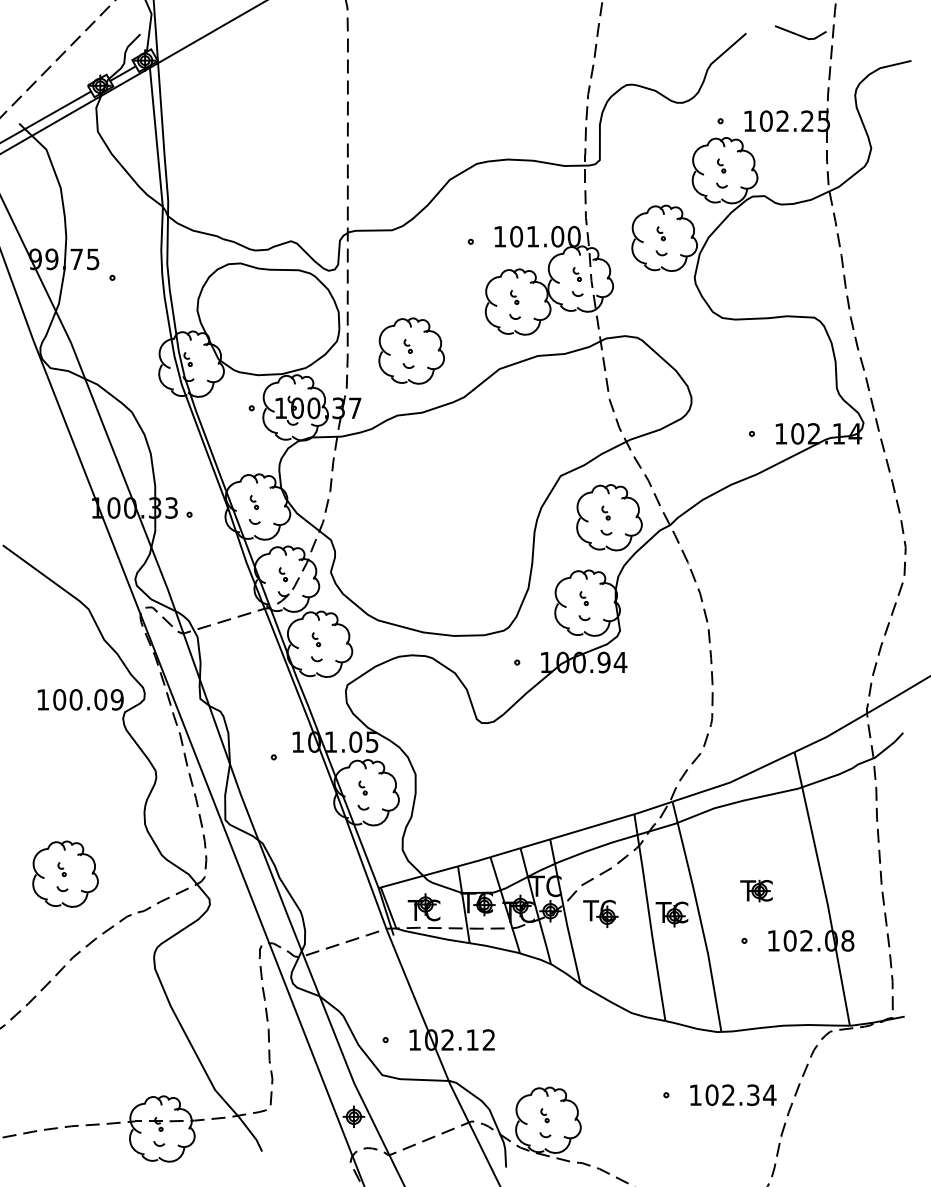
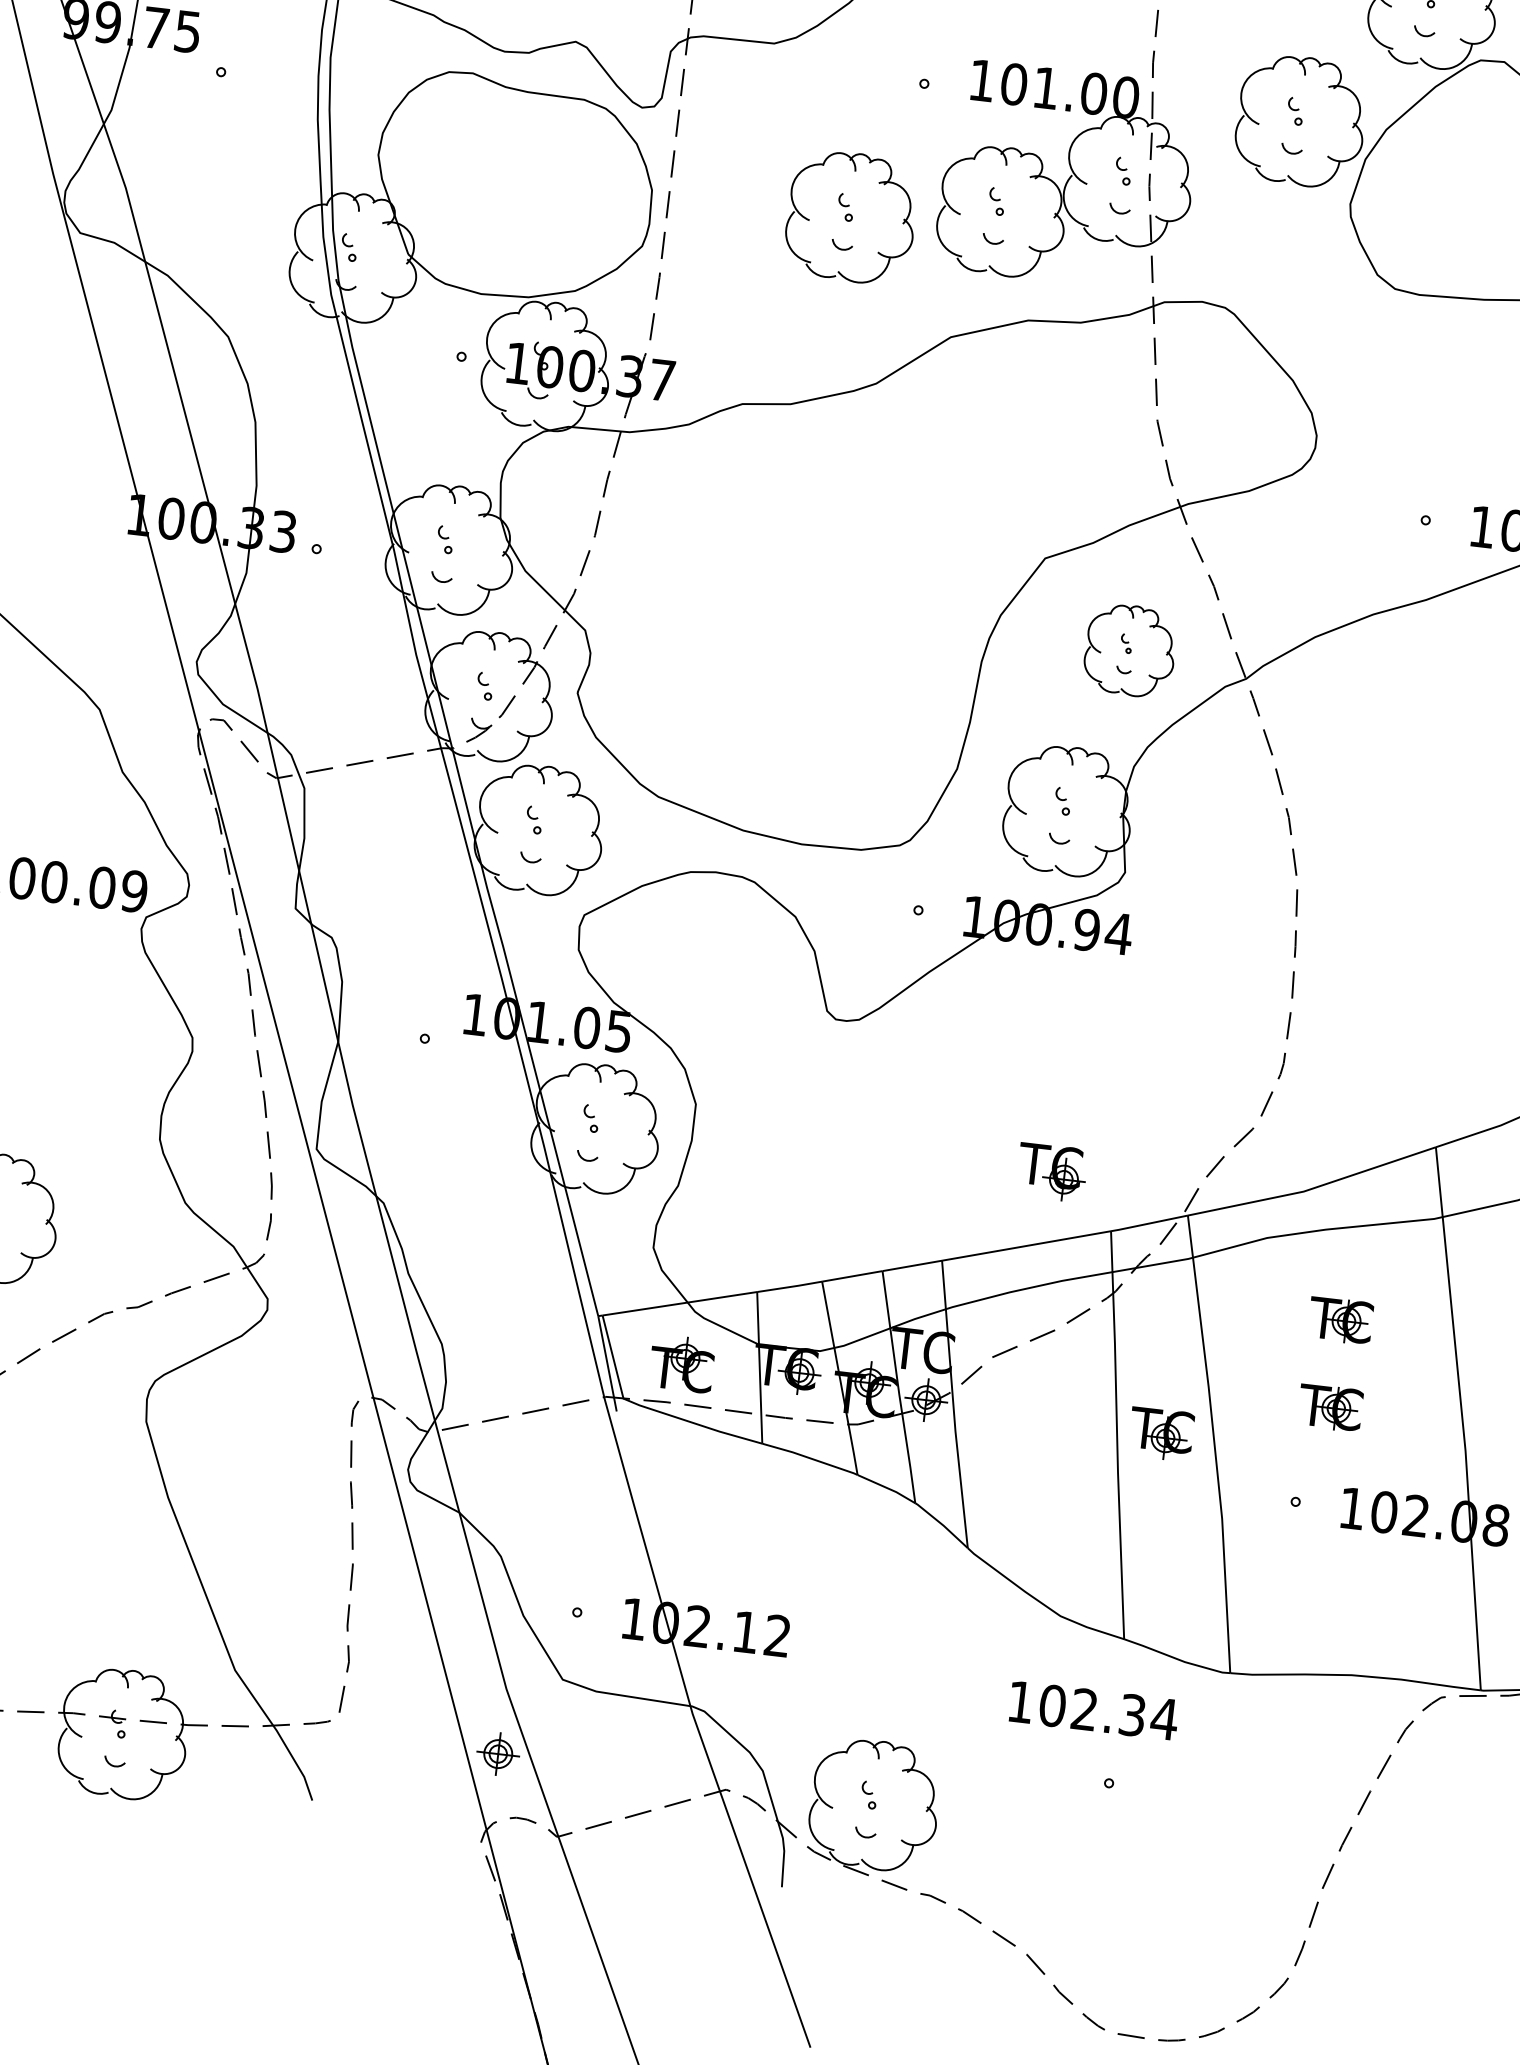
part: (411, 350) -> (851, 216), moved
part: (609, 517) -> (1130, 650), size x0.7
part: (756, 845) -> (1340, 1319), added
part: (600, 913) -> (1051, 1171), moved
text: (733, 1094) -> (1094, 1709), moved

